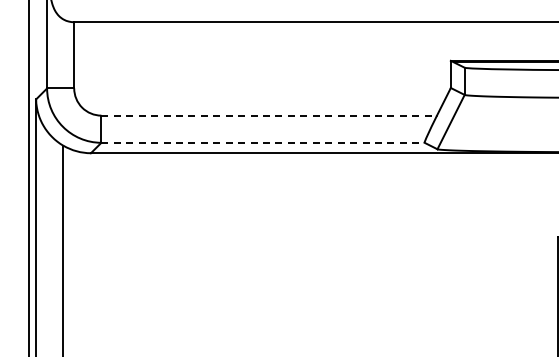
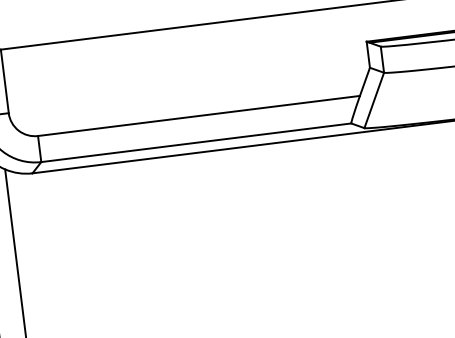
line: (269, 115) -> (199, 115), dashed -> solid
line: (263, 142) -> (196, 142), dashed -> solid

